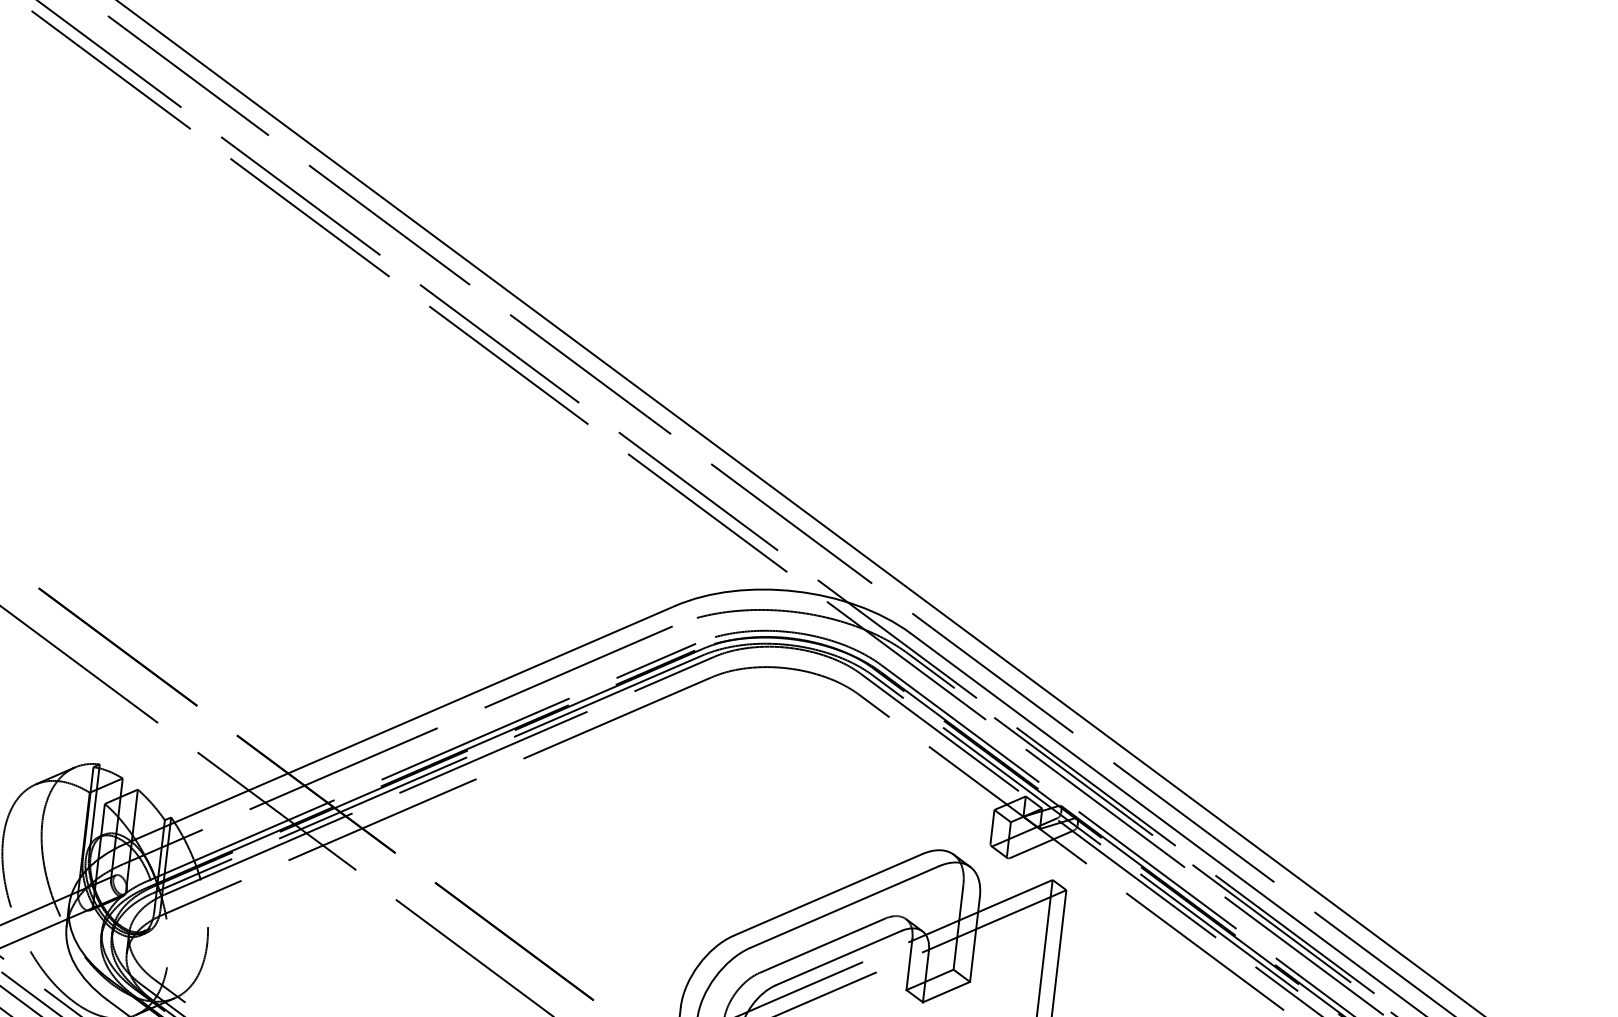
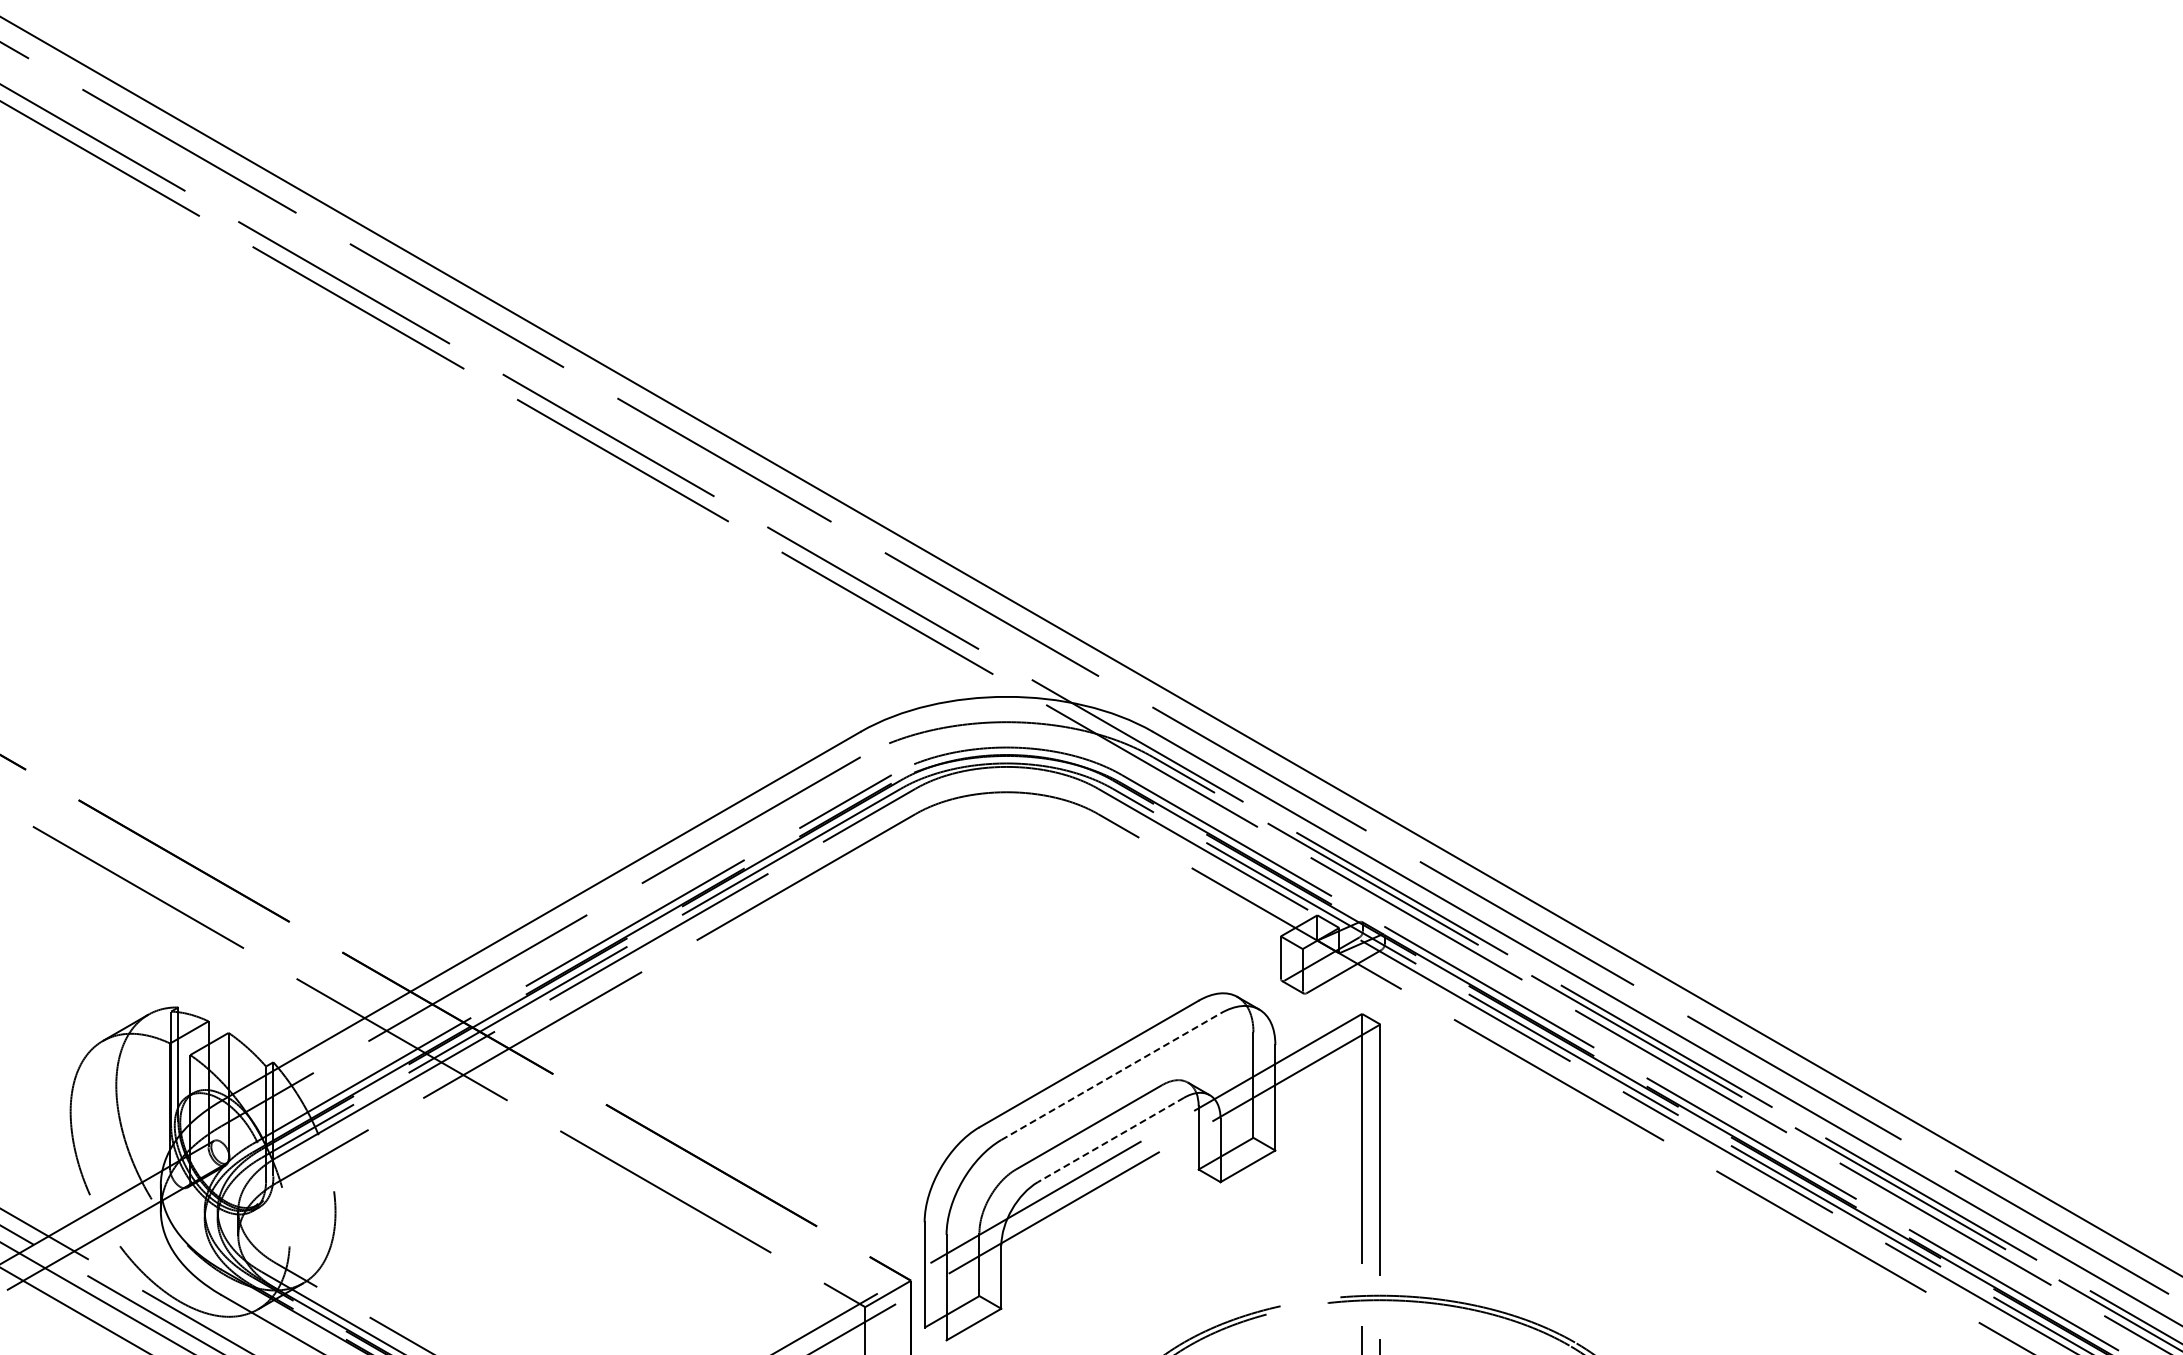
line: (844, 906) -> (1110, 1076), solid -> dashed
line: (838, 958) -> (1110, 1140), solid -> dashed

